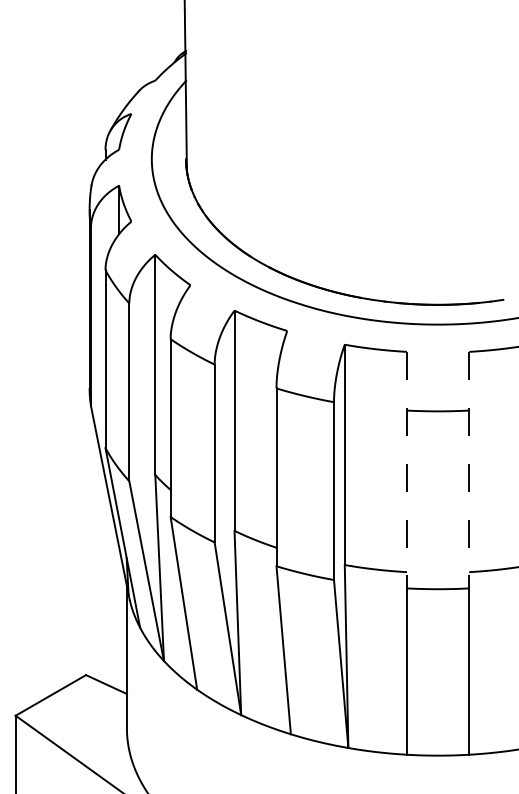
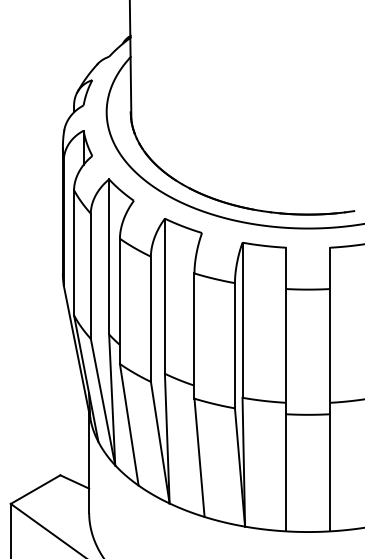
line: (406, 470) -> (286, 331), dashed -> solid
line: (469, 470) -> (330, 331), dashed -> solid

